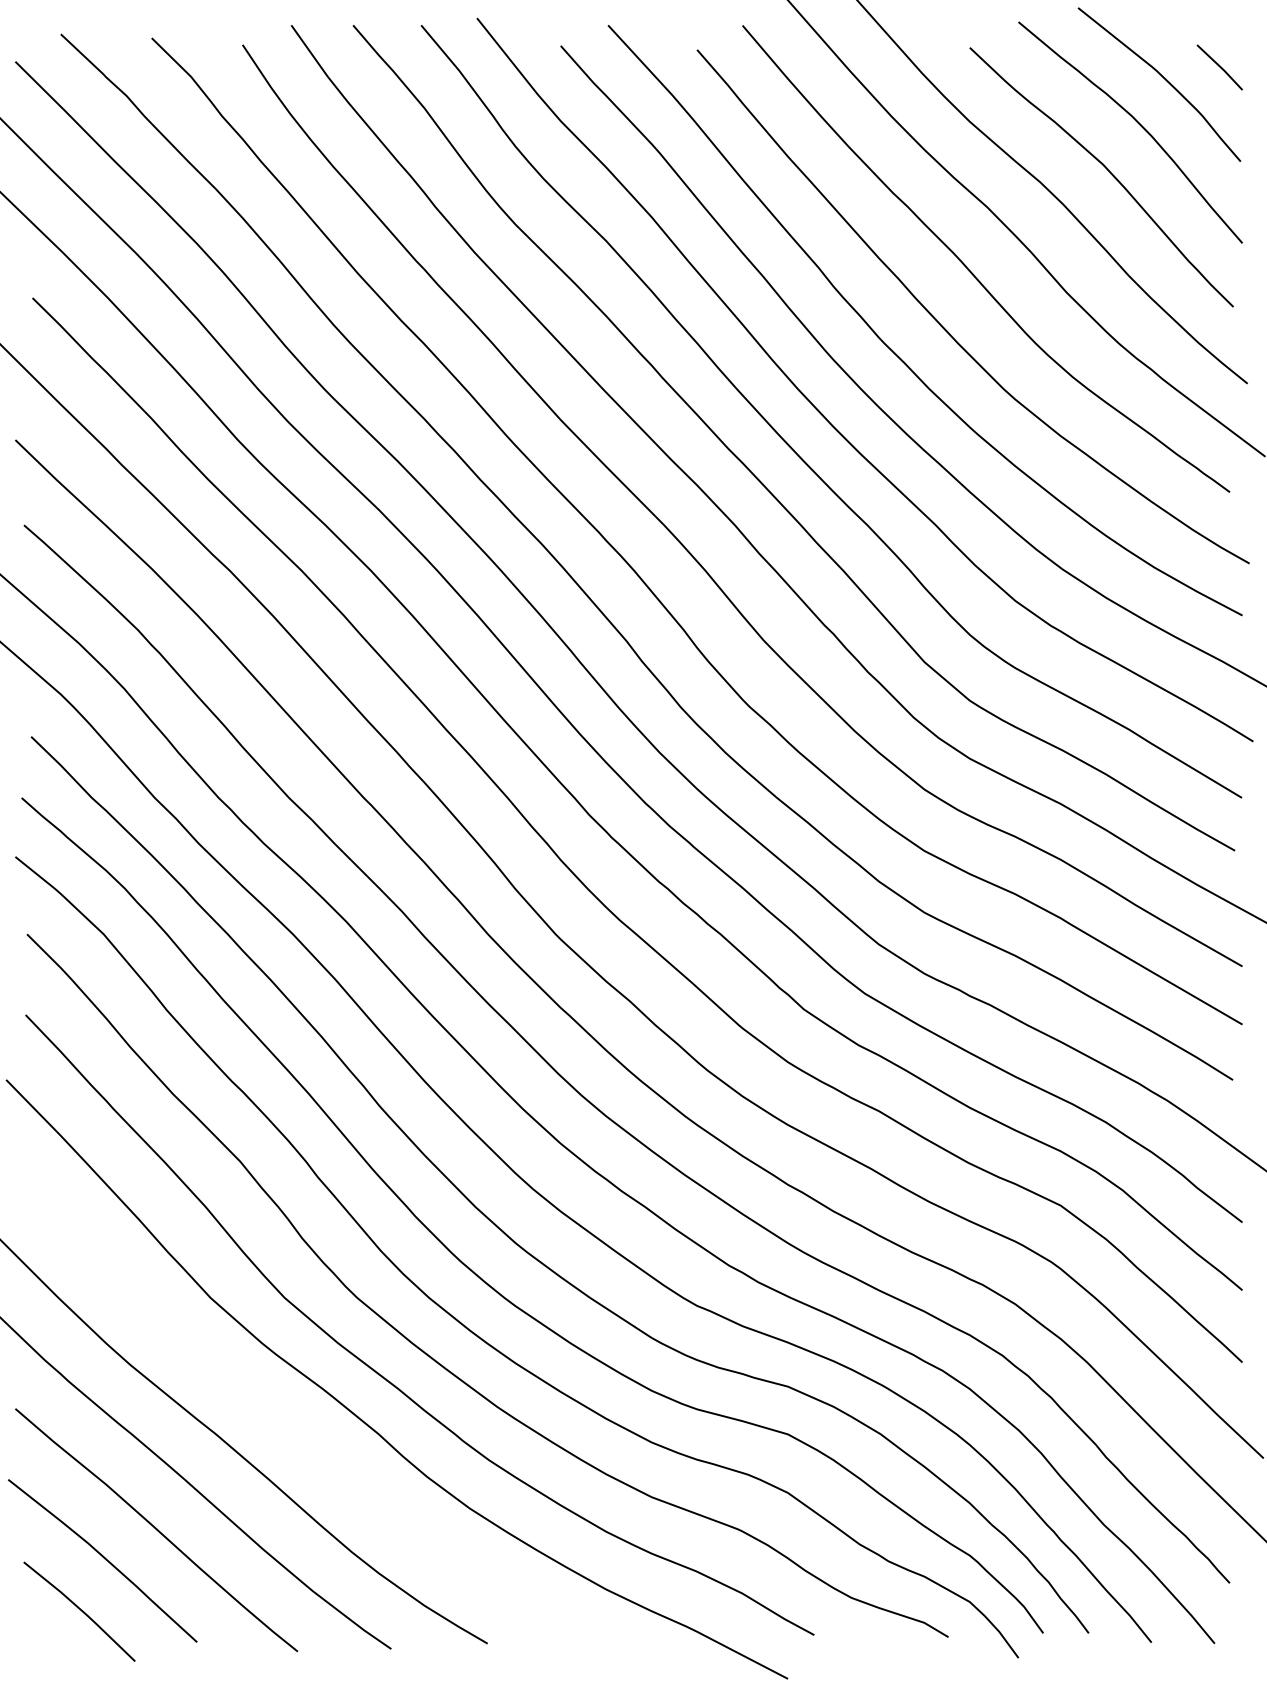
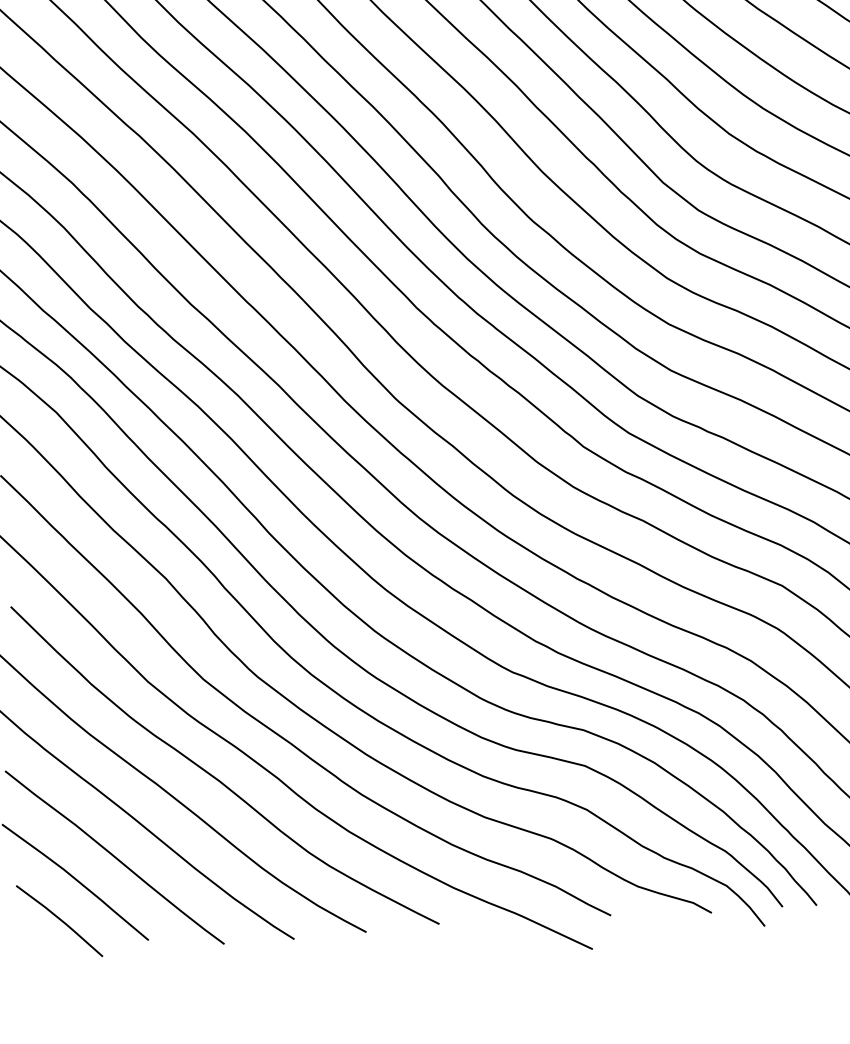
curve: (297, 1430) -> (217, 778), added

